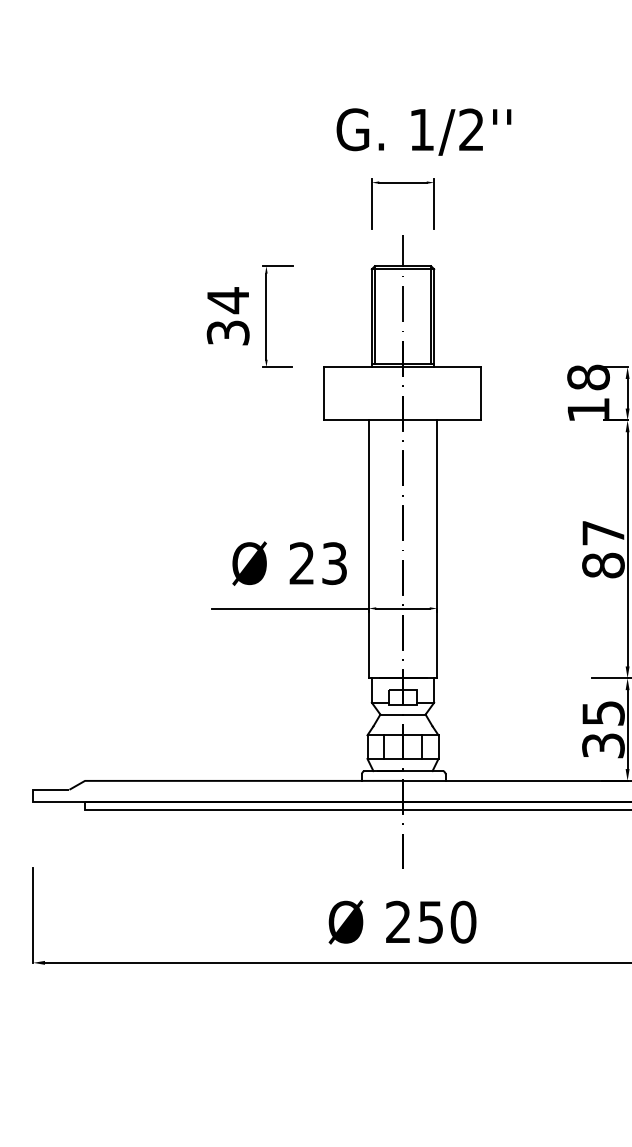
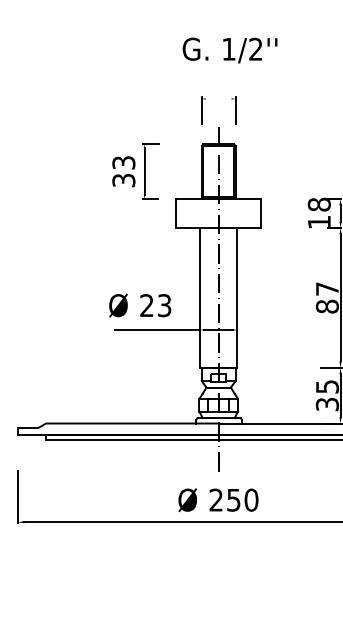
text: (422, 132) -> (229, 50), moved
line: (402, 181) -> (218, 98), removed
text: (227, 299) -> (123, 162), 34 -> 33
text: (290, 563) -> (140, 305), moved

